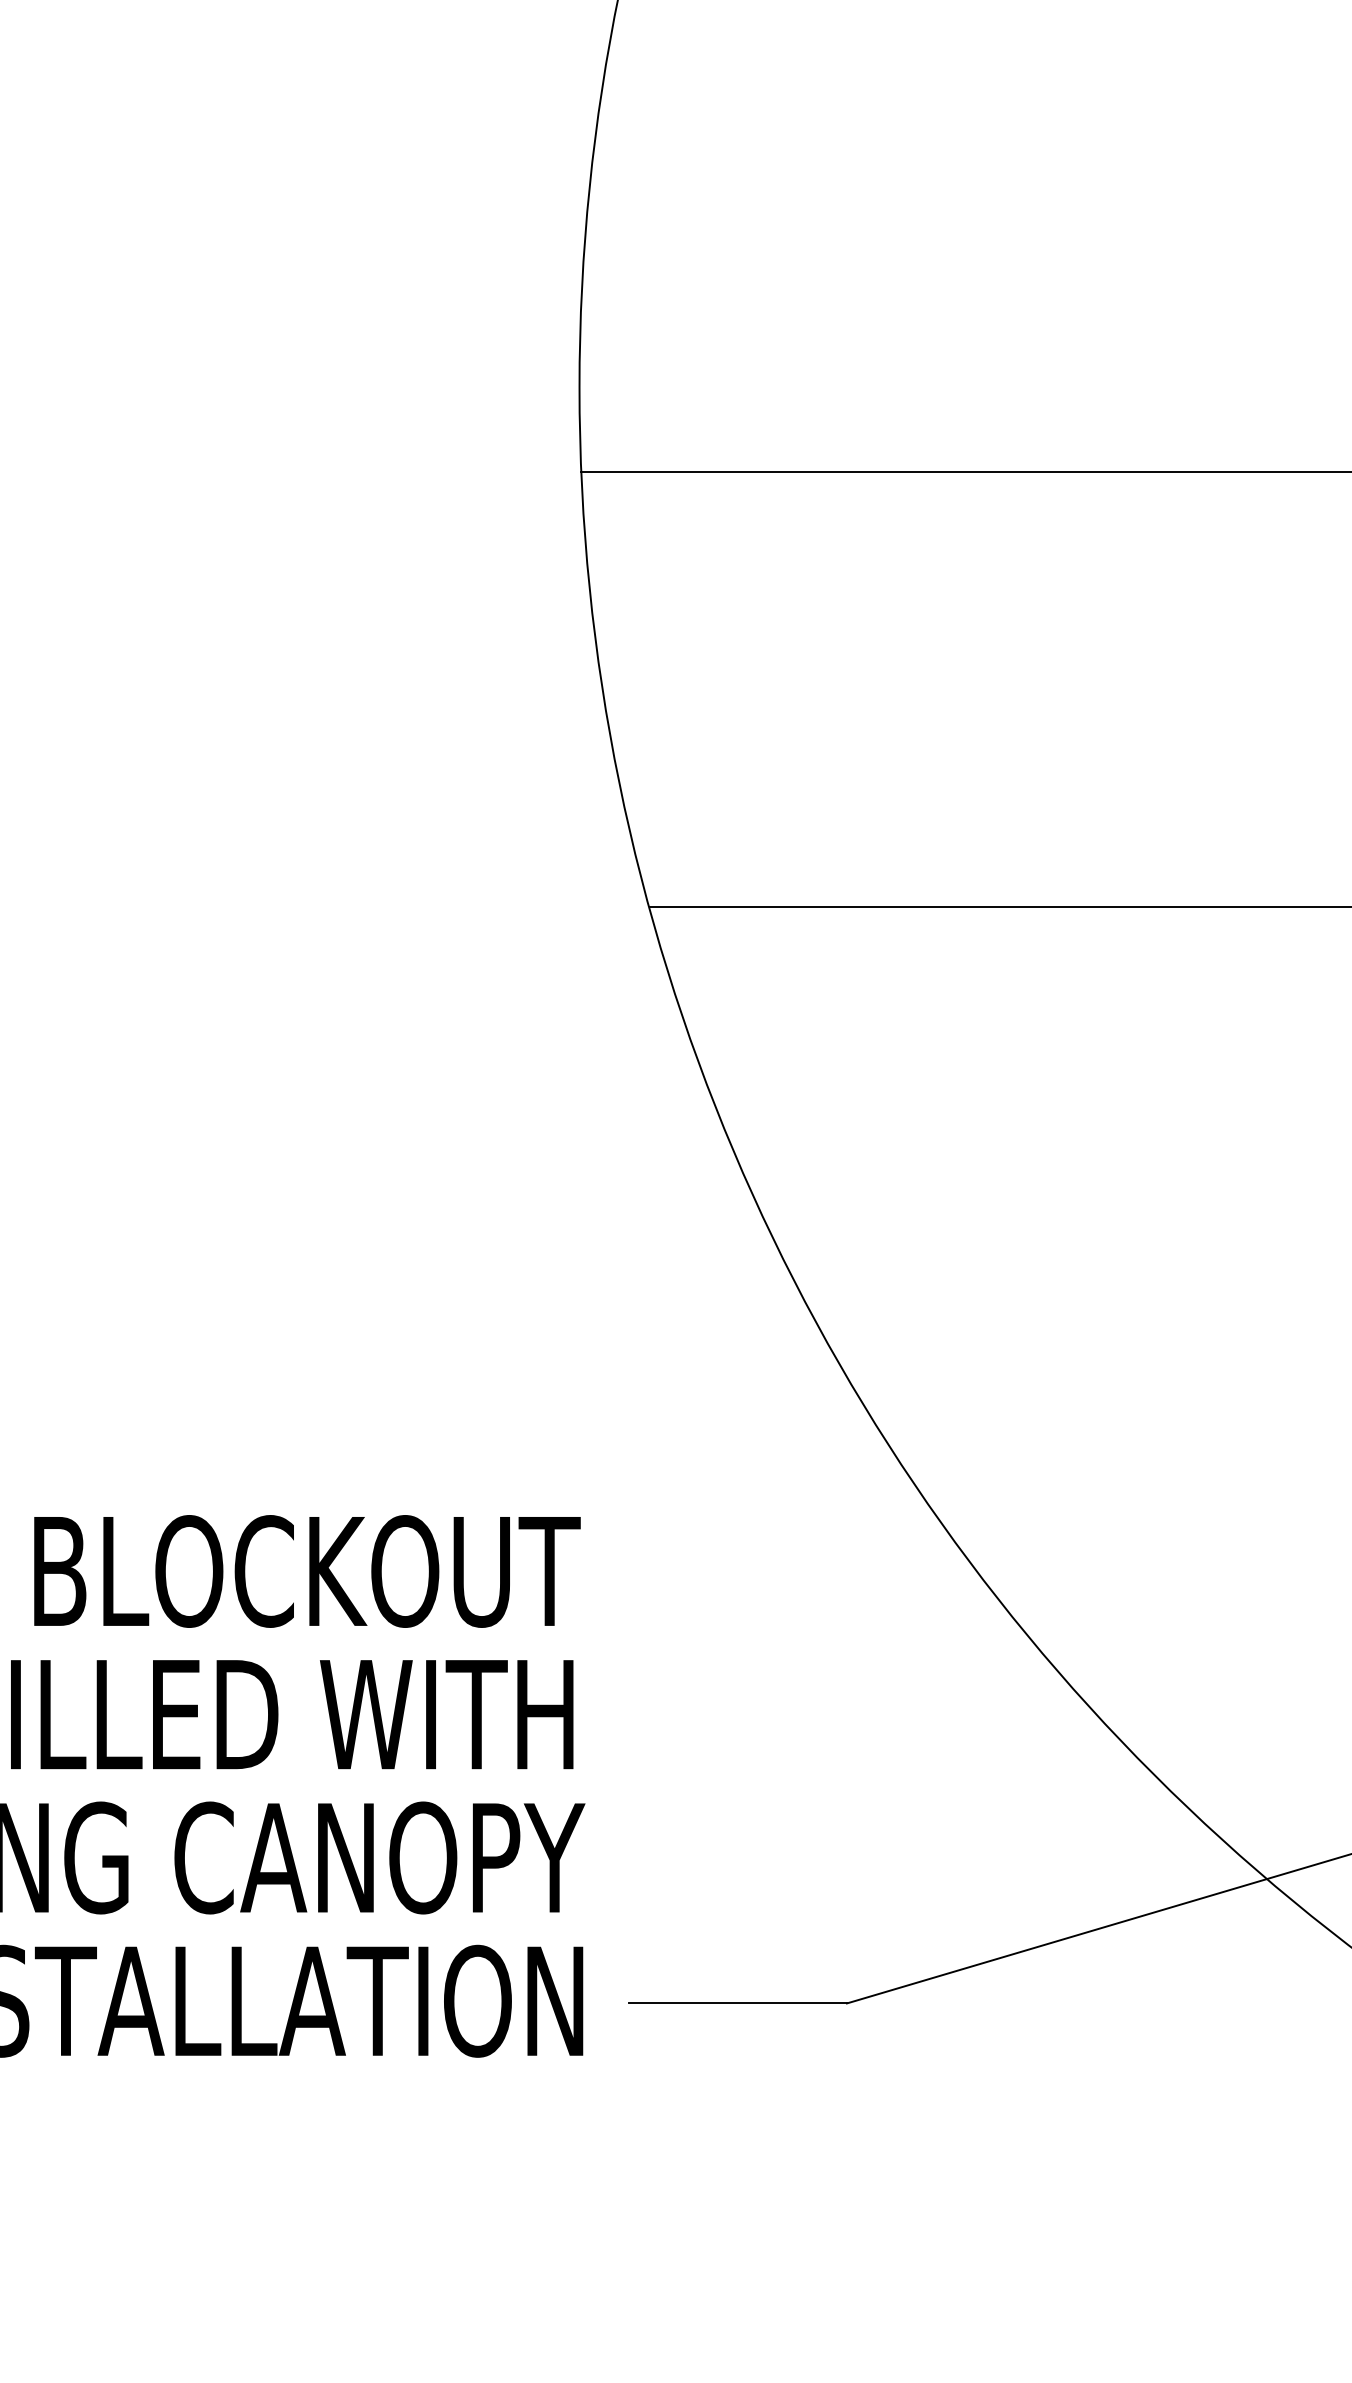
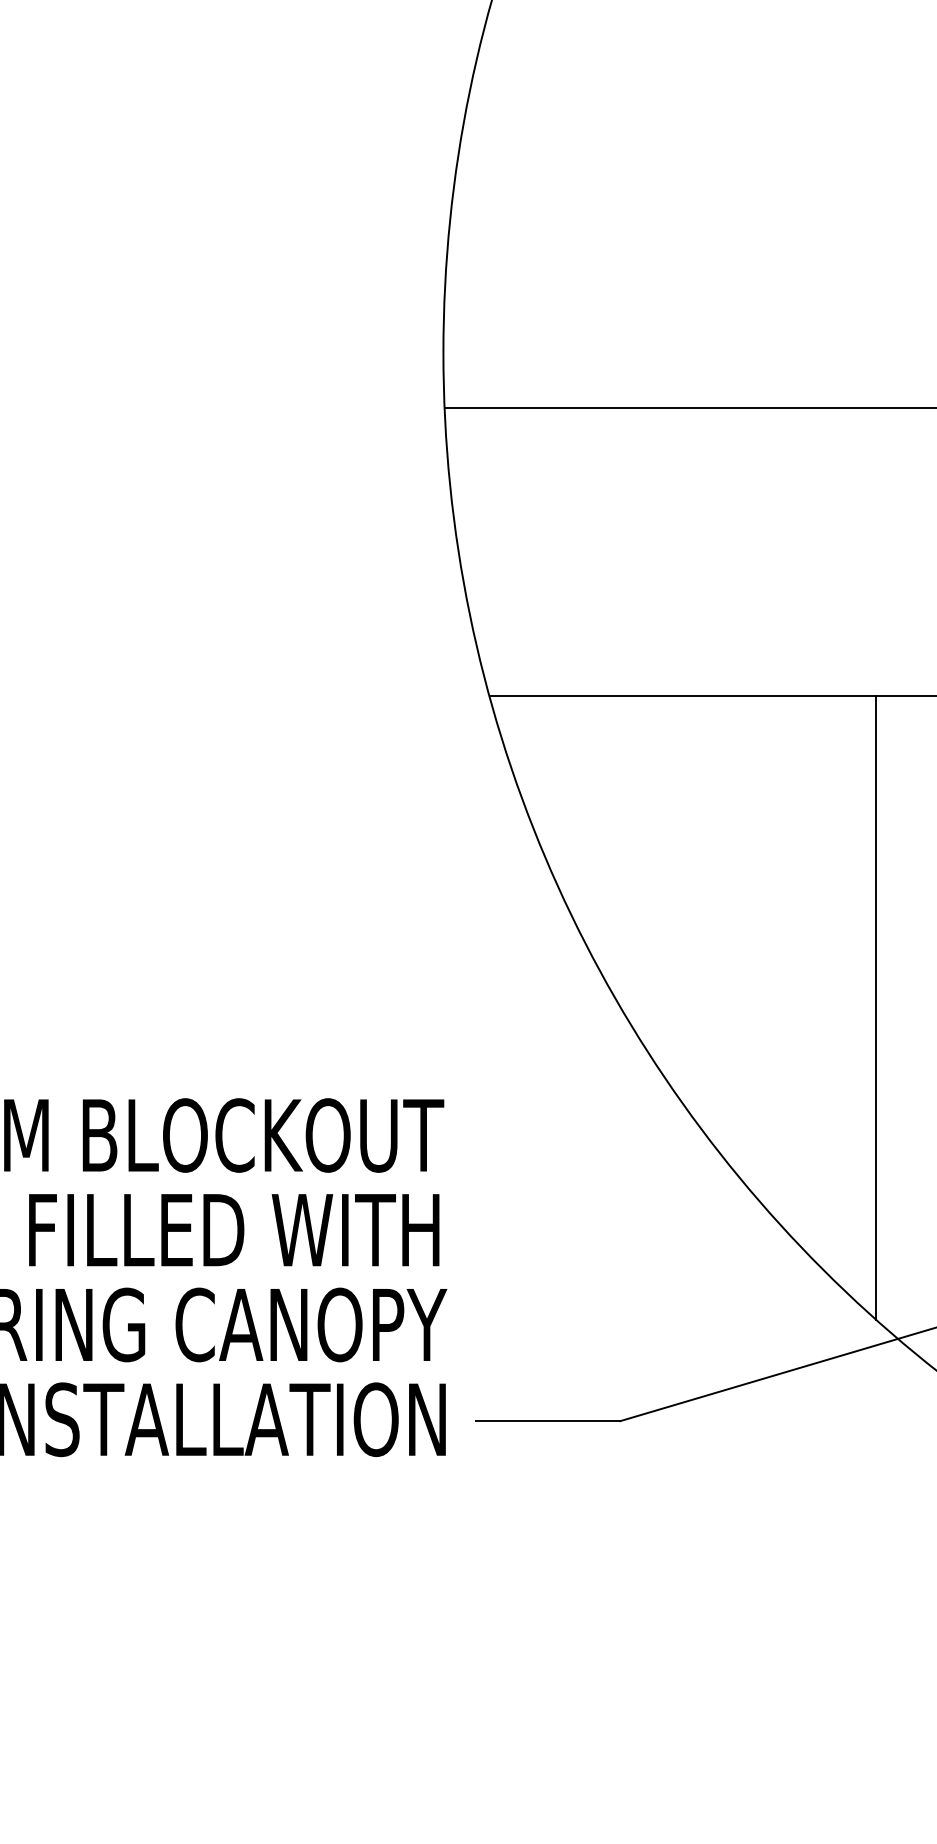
line: (1232, 1377) -> (875, 1007), added

